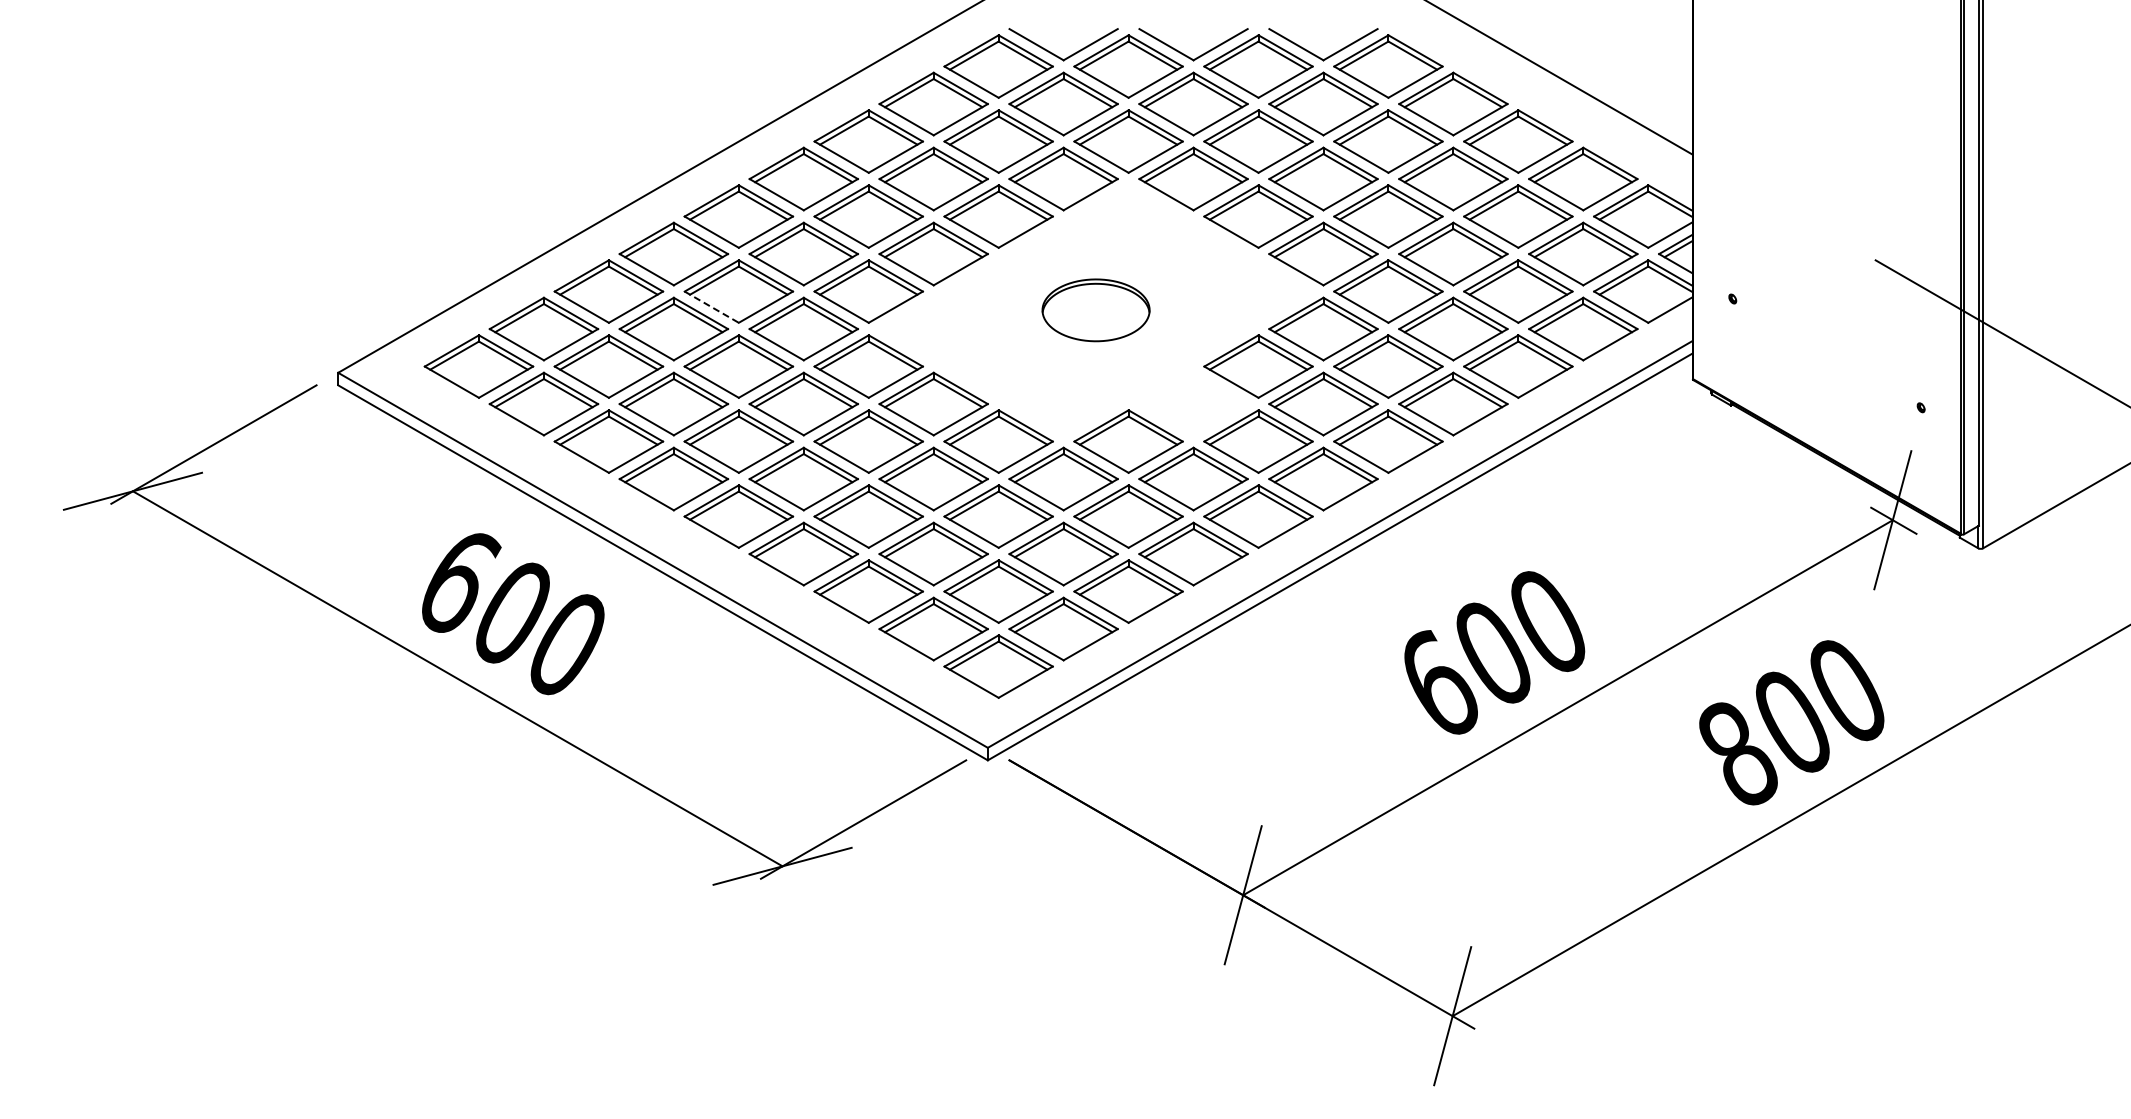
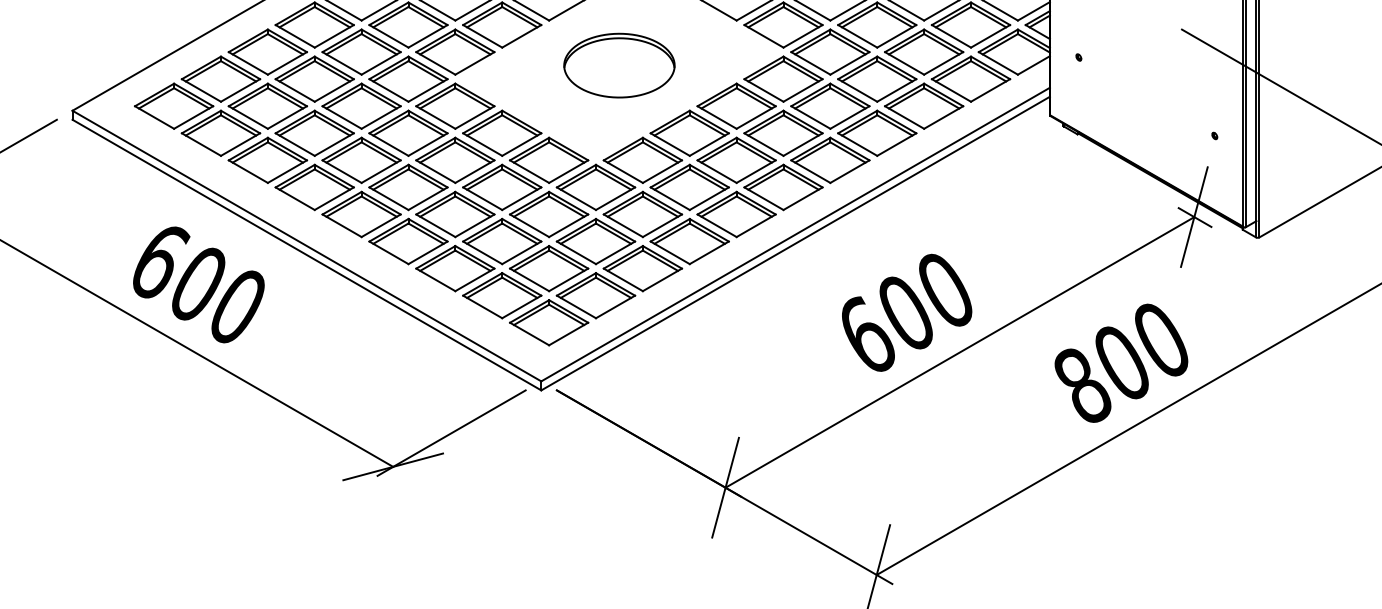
line: (712, 307) -> (342, 63), dashed -> solid
part: (1095, 310) -> (618, 65), size x1.43
part: (1193, 403) -> (689, 132), added

